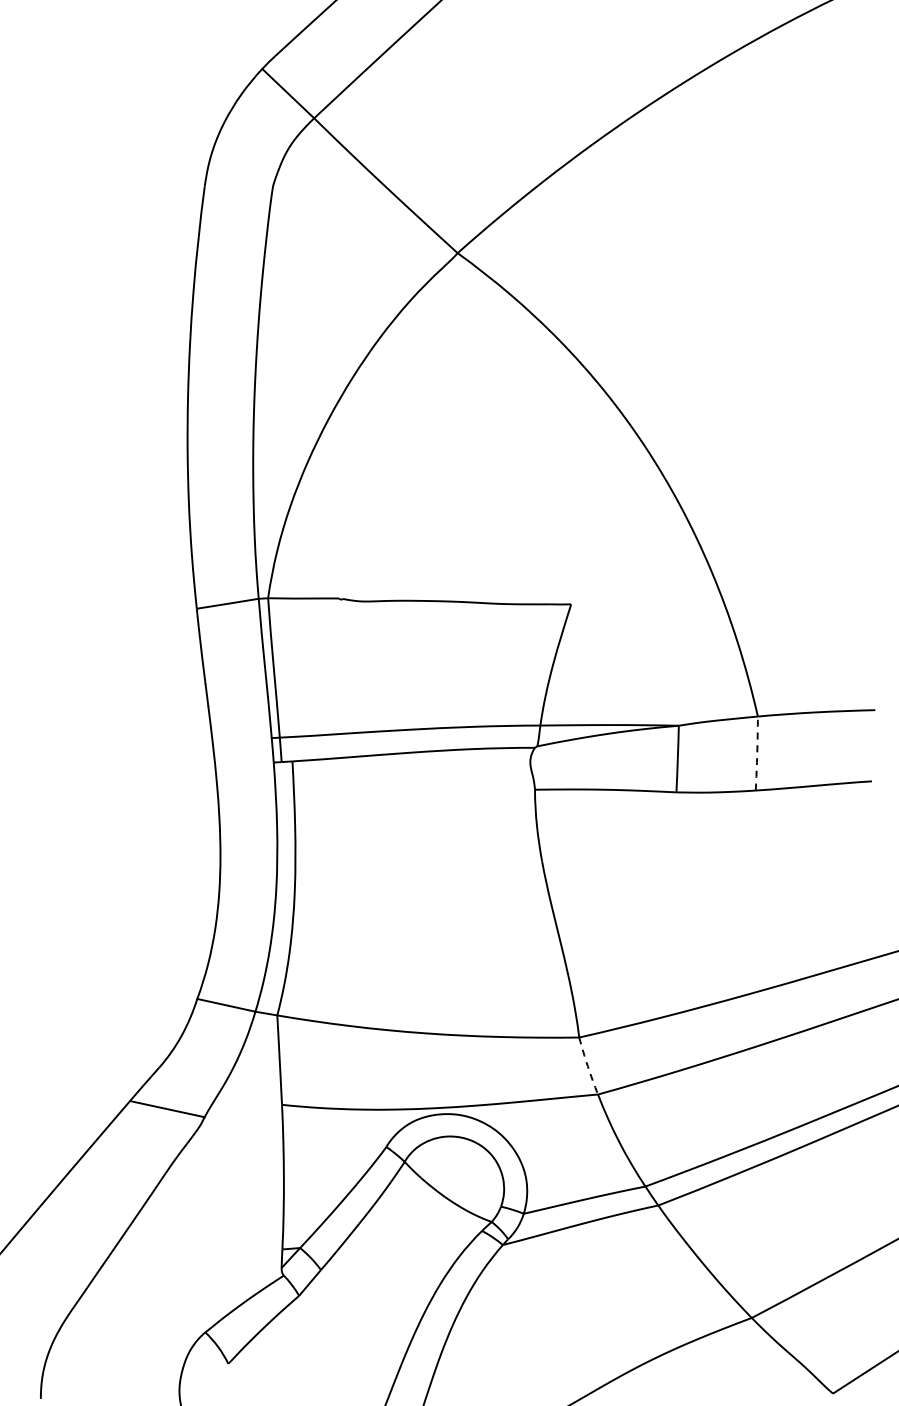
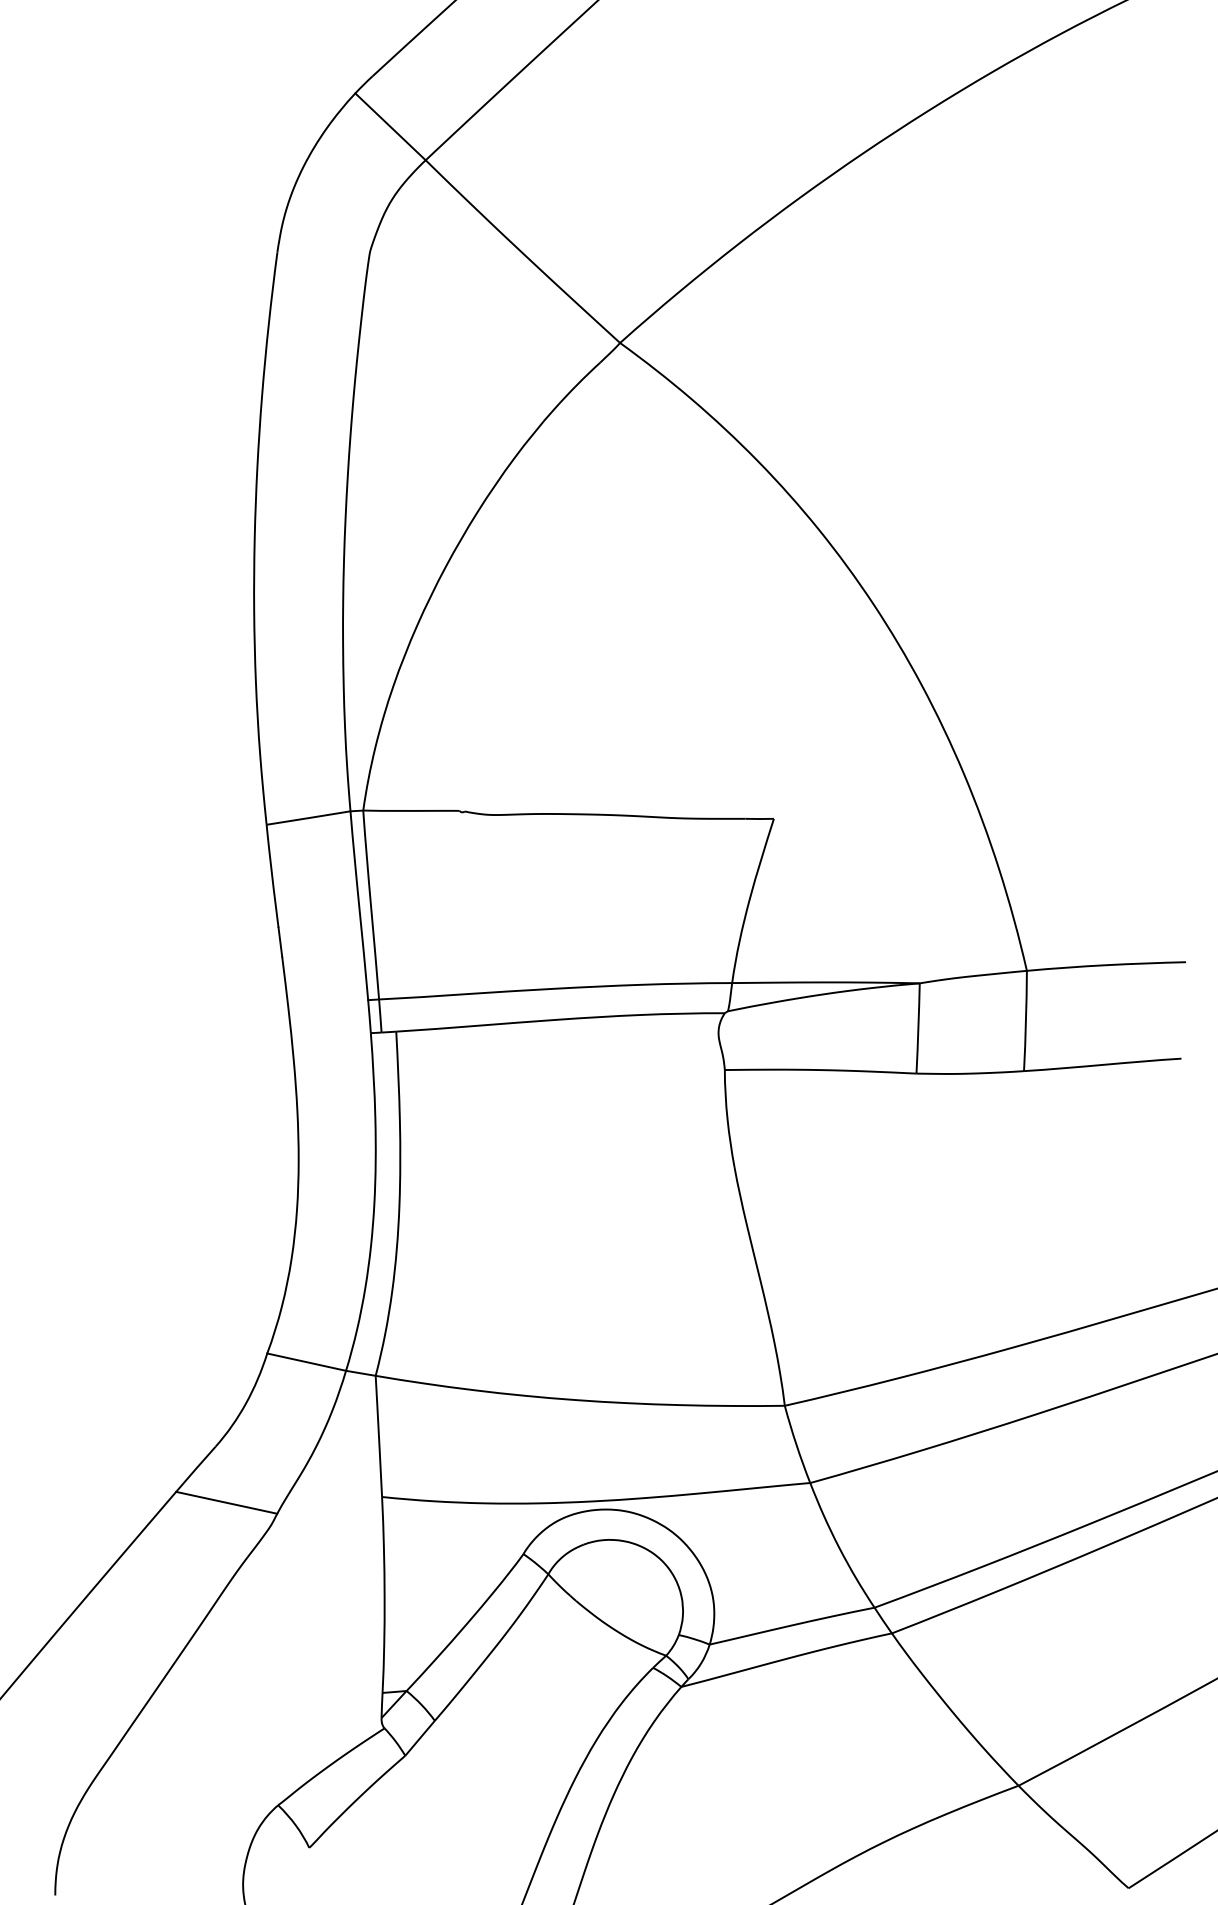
arc: (757, 753) -> (1026, 1020), dashed -> solid
arc: (587, 1066) -> (795, 1445), dashed -> solid

